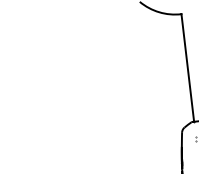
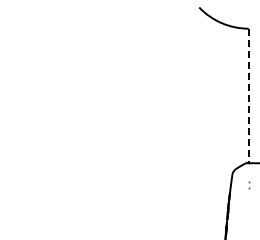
line: (187, 68) -> (248, 96), solid -> dashed

